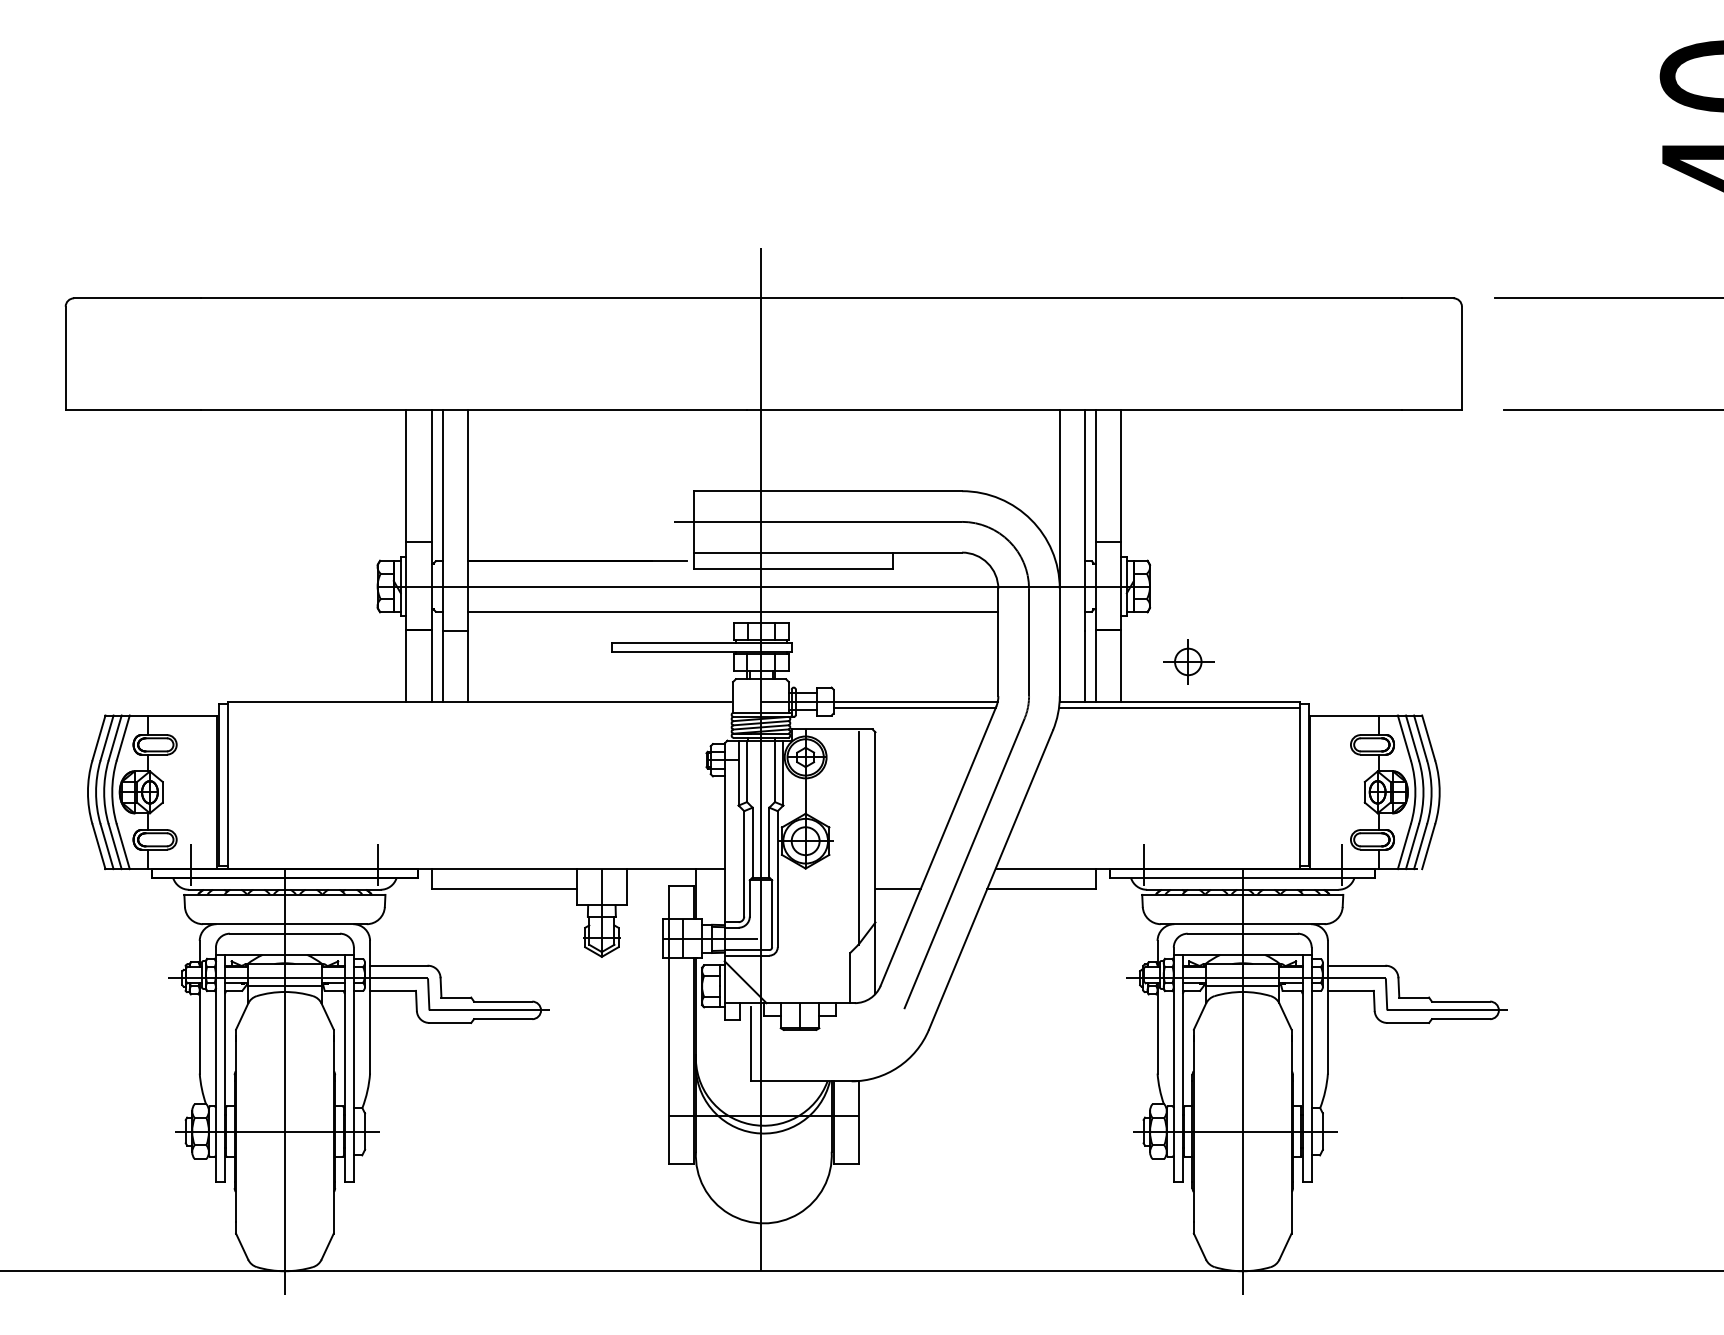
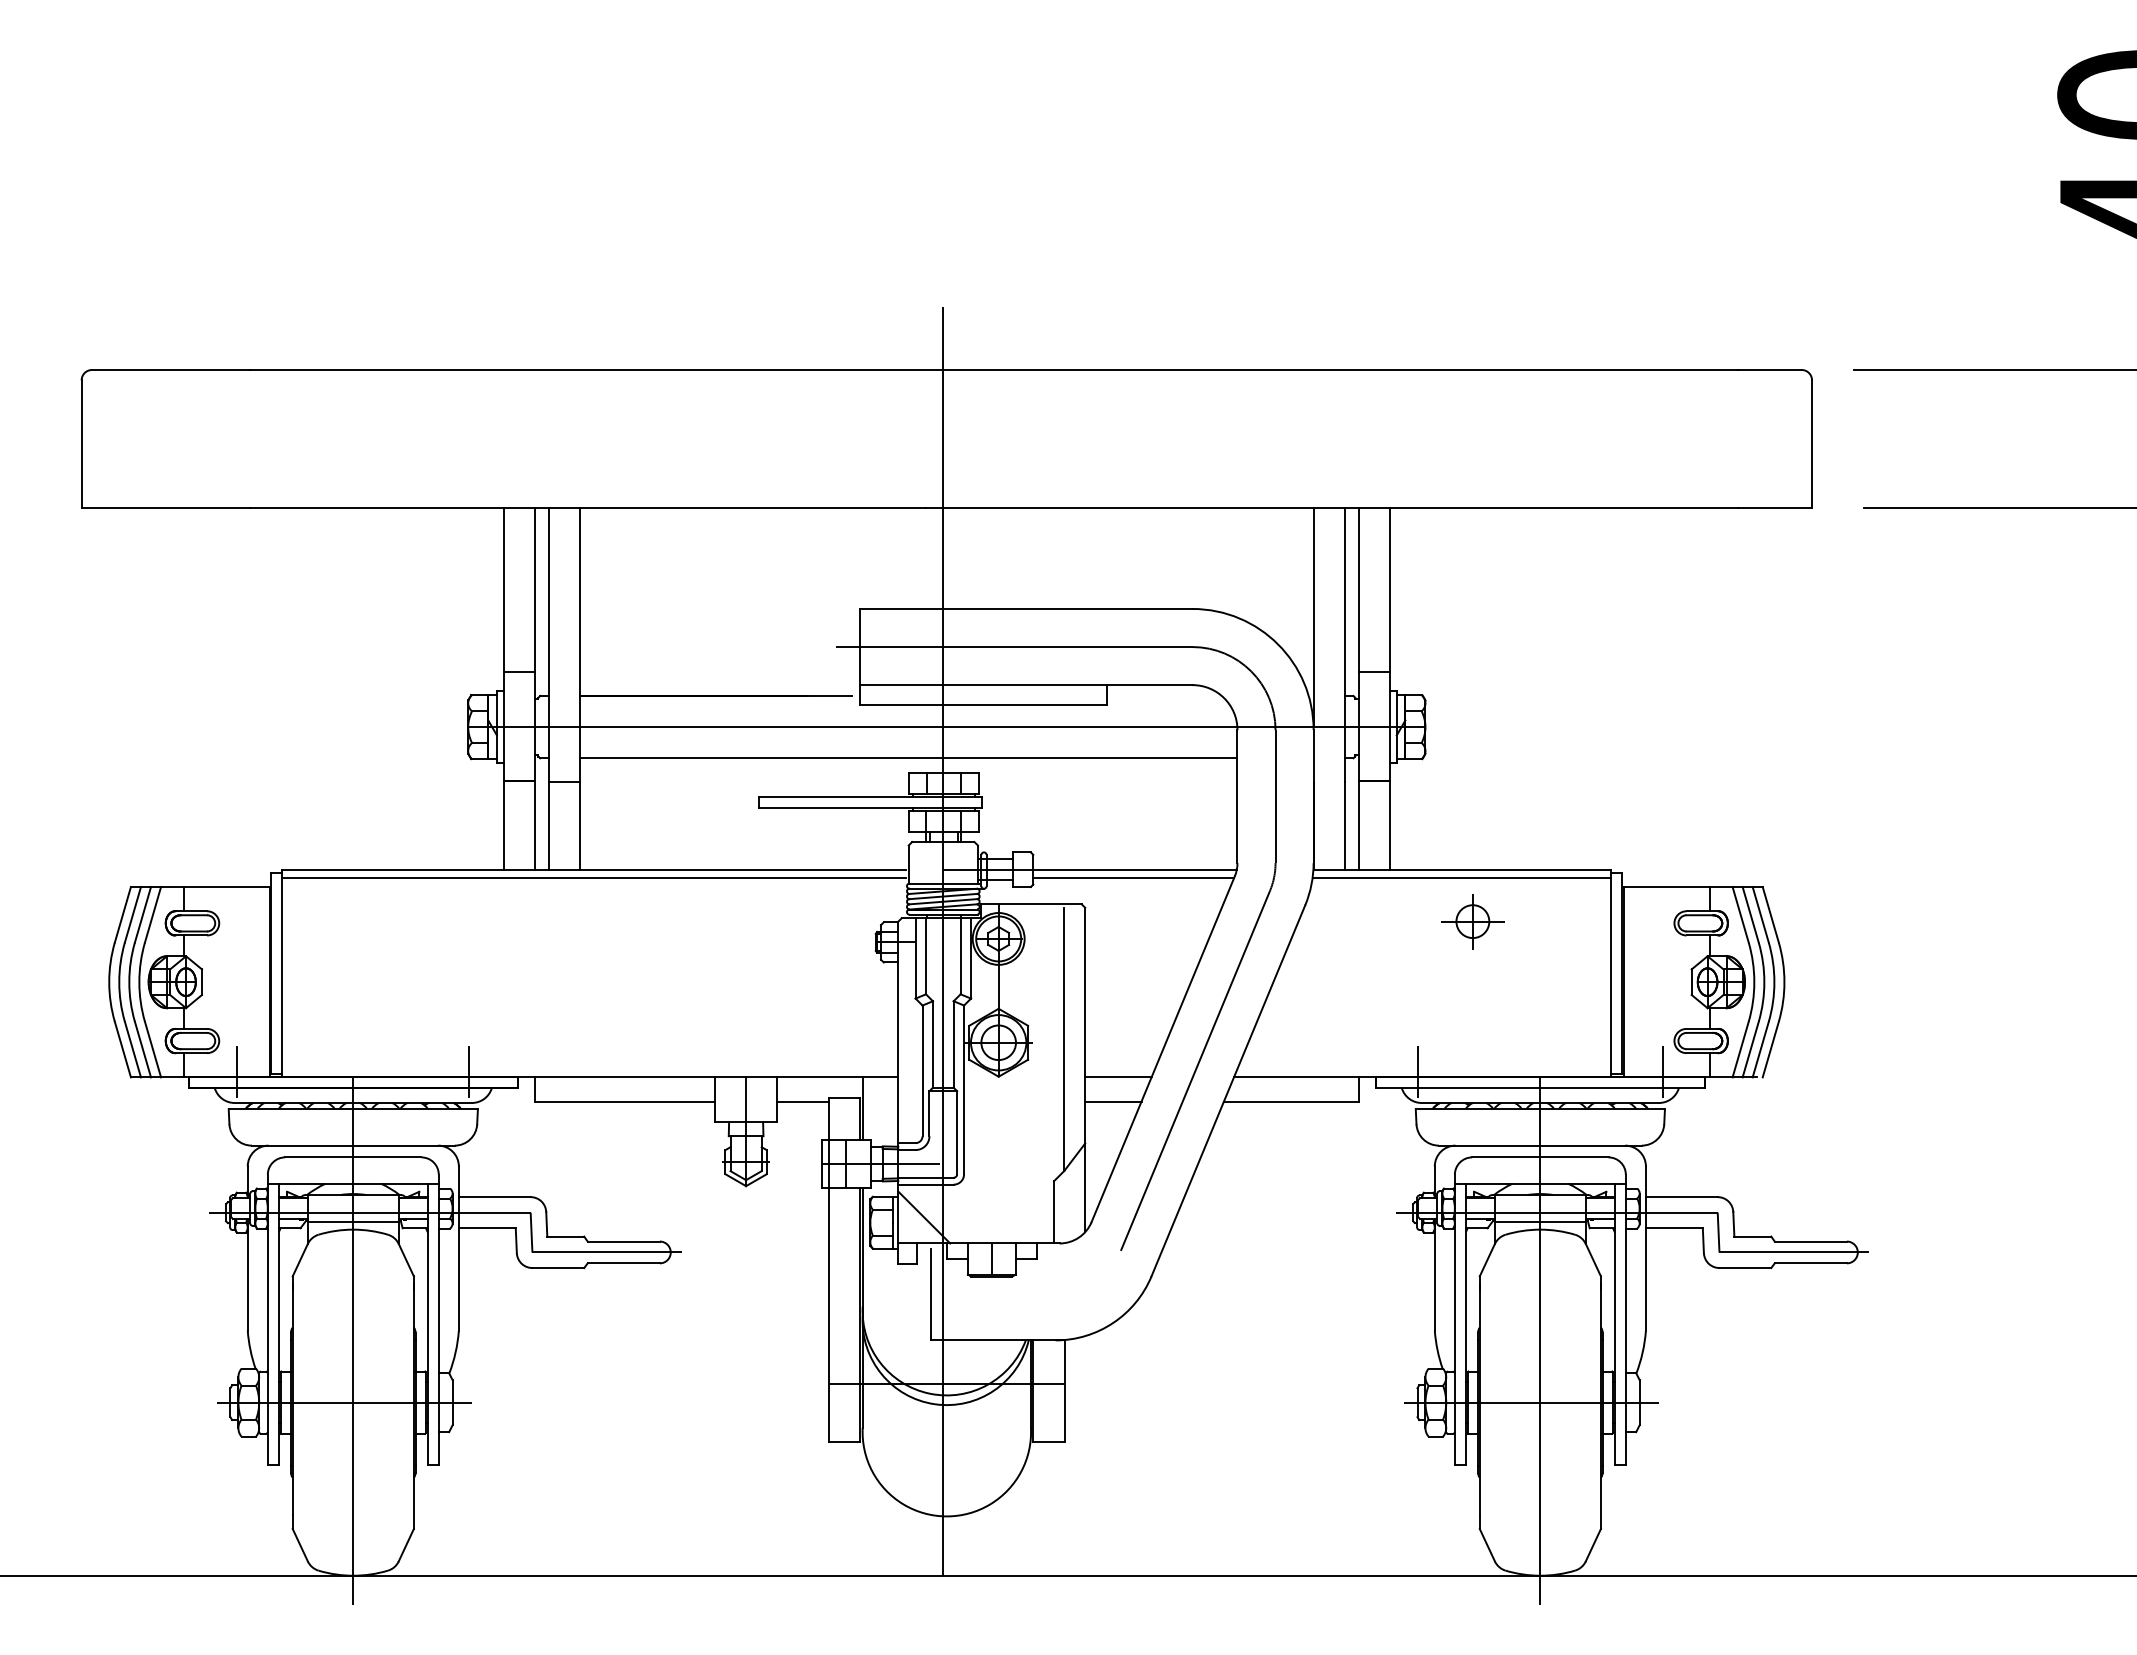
part: (1187, 661) -> (1472, 921), moved
line: (479, 707) -> (594, 877), added
line: (902, 869) -> (1118, 1077), added
line: (648, 888) -> (803, 1101), added

